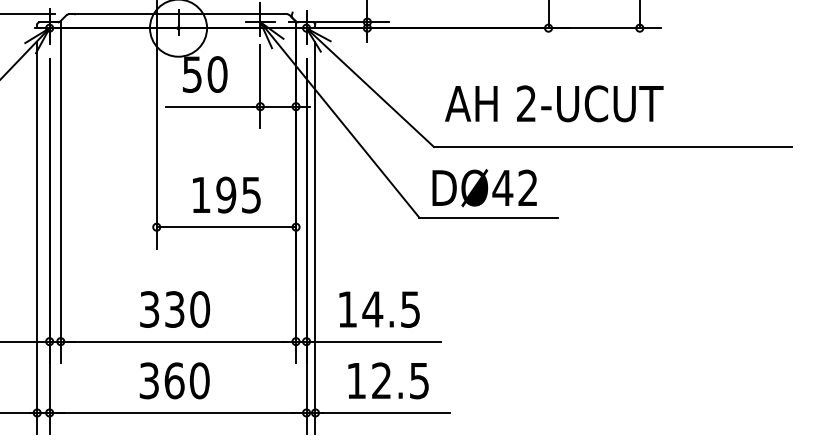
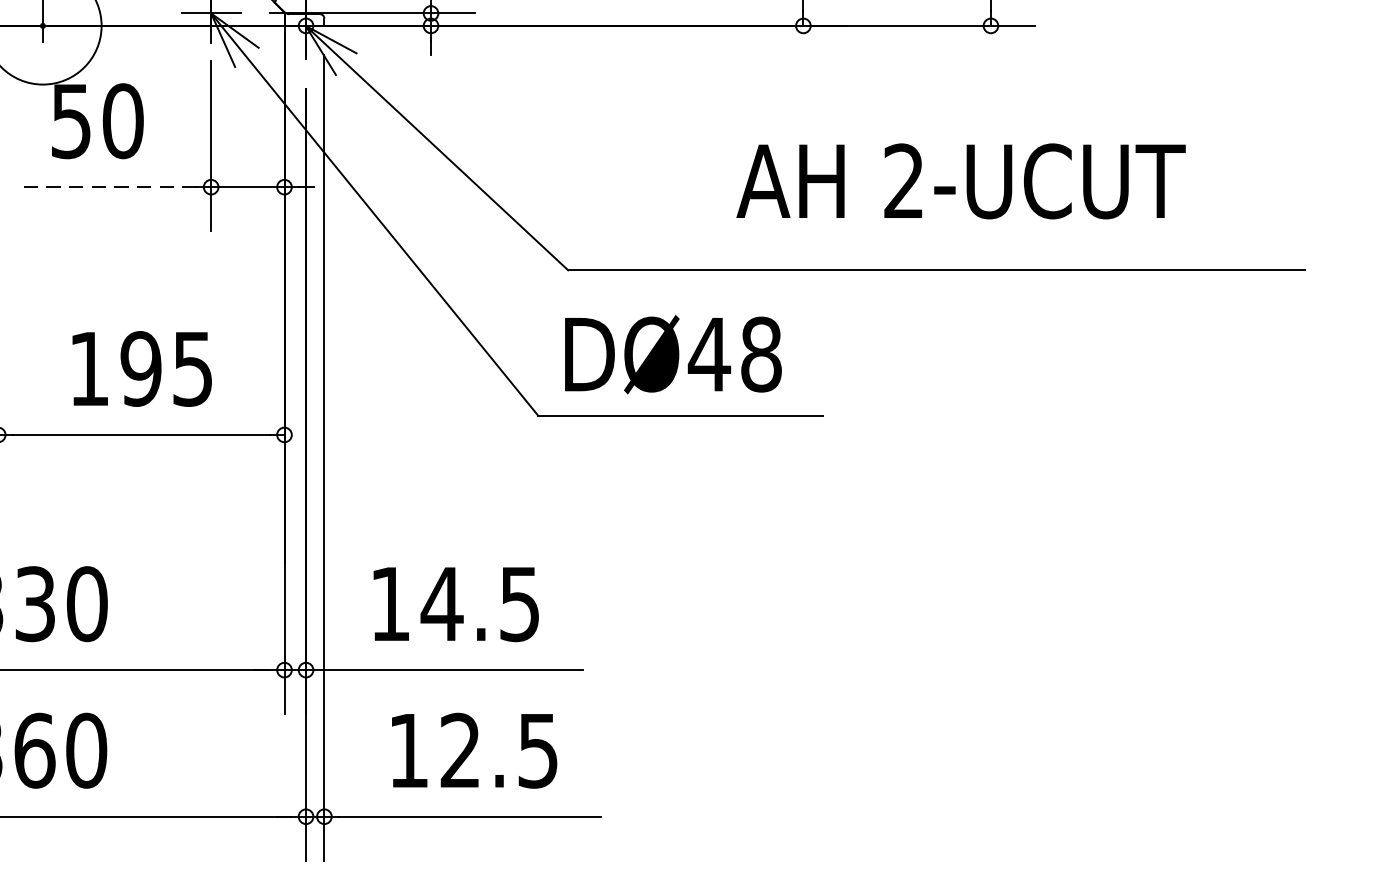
text: (554, 103) -> (961, 180), moved
line: (209, 106) -> (106, 186), solid -> dashed
text: (527, 187) -> (760, 353), DØ42 -> DØ48

